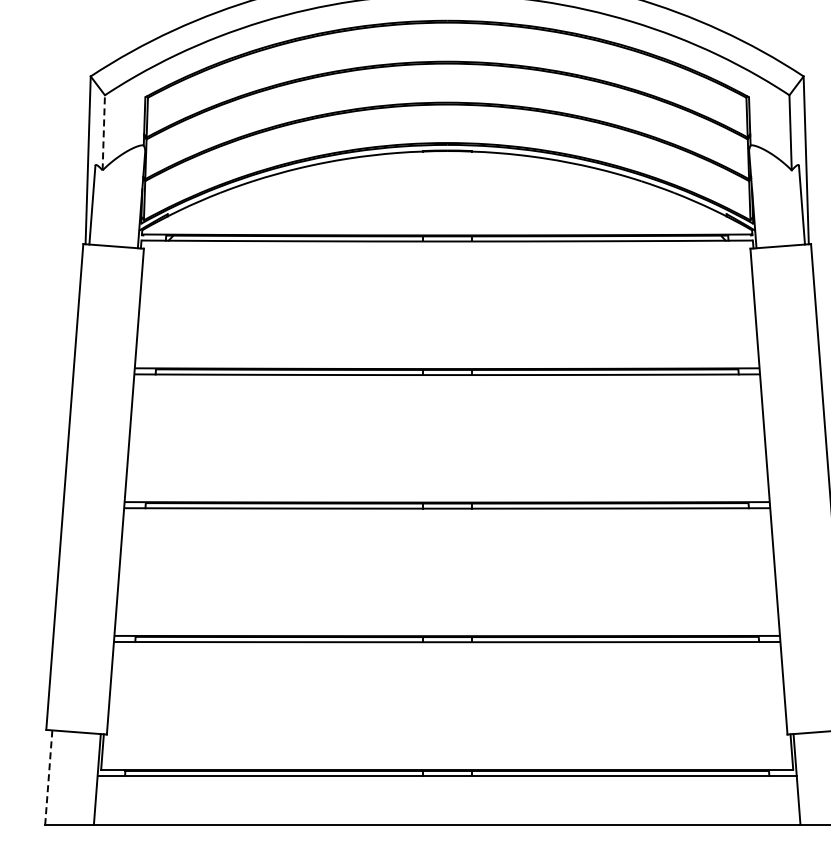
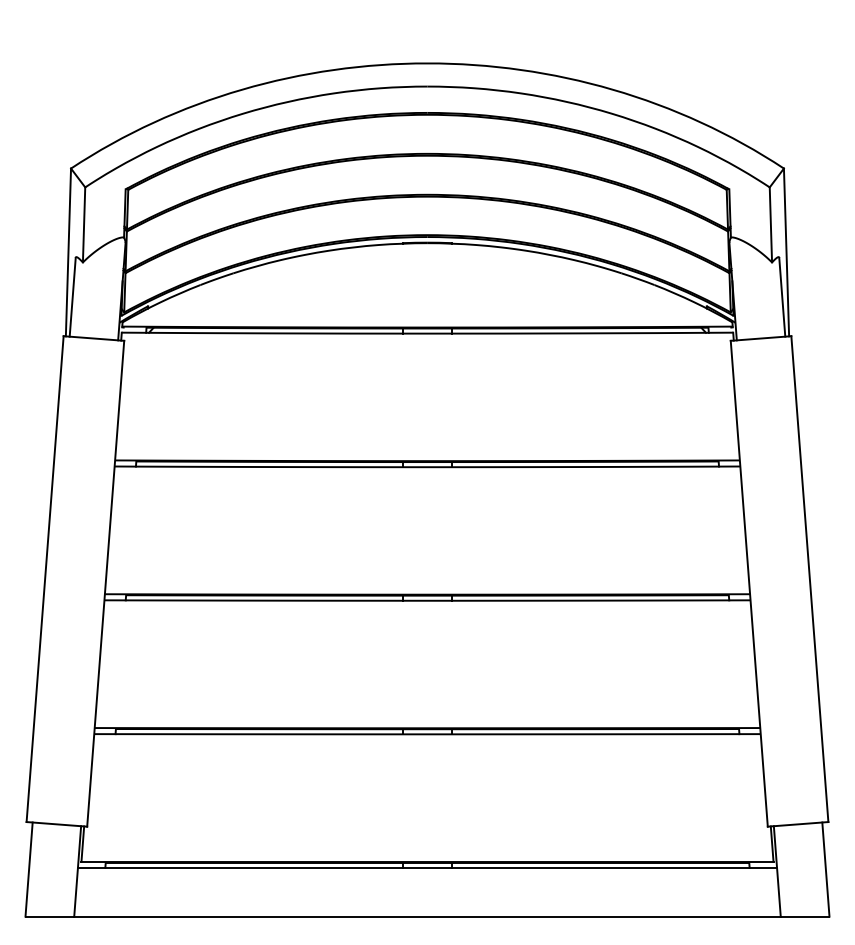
line: (104, 132) -> (84, 224), dashed -> solid
line: (49, 778) -> (29, 870), dashed -> solid

